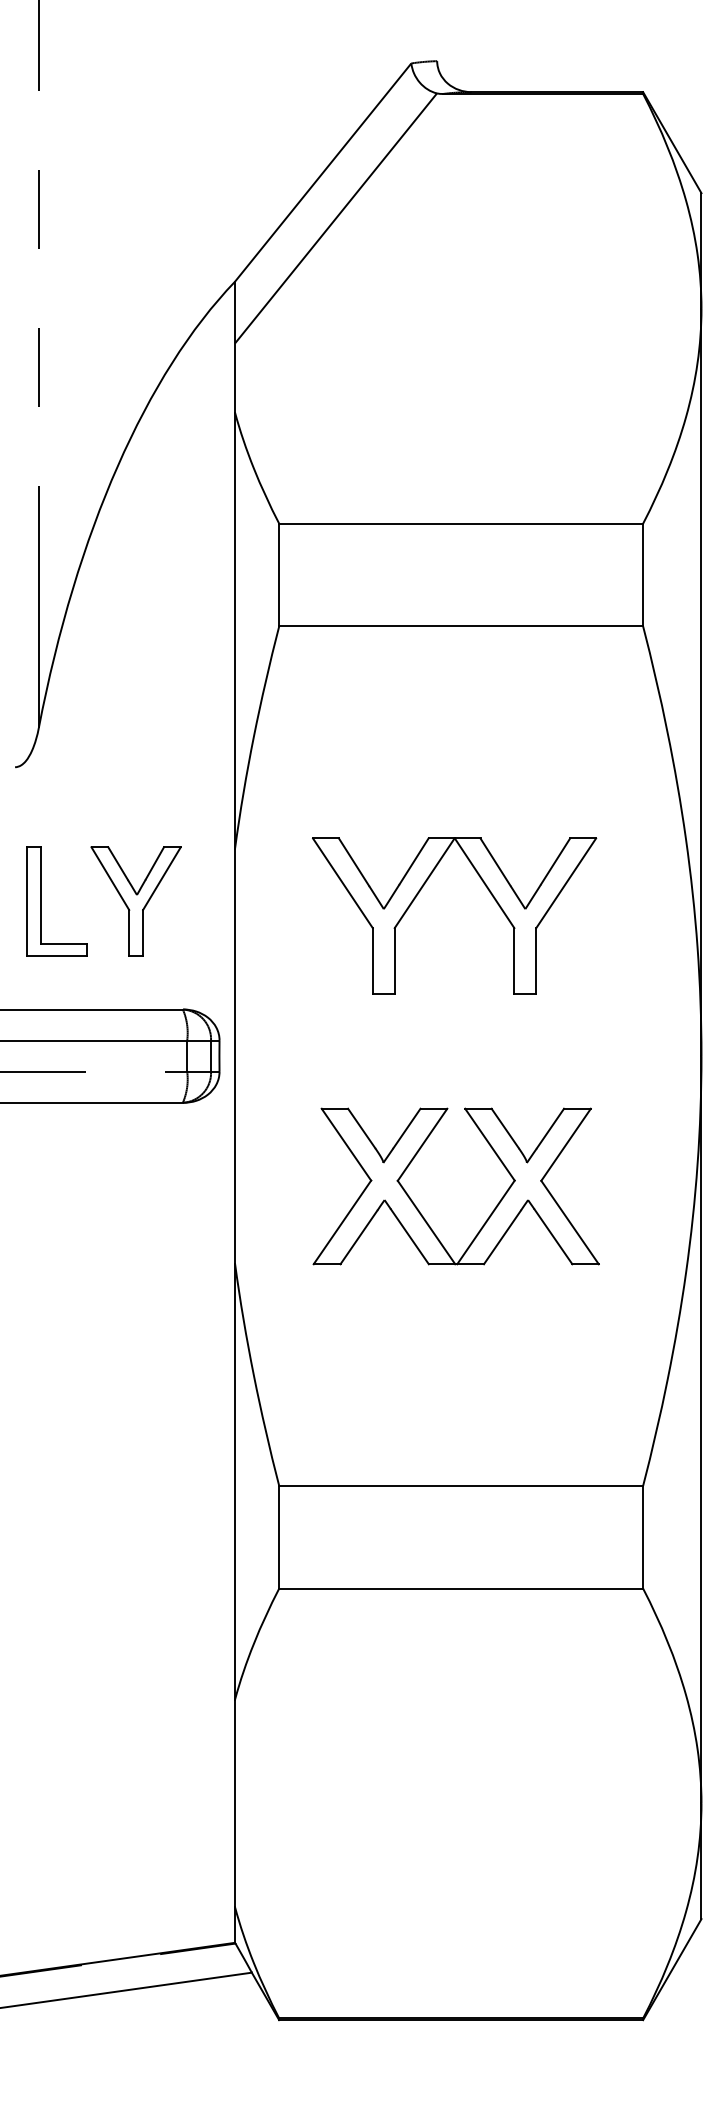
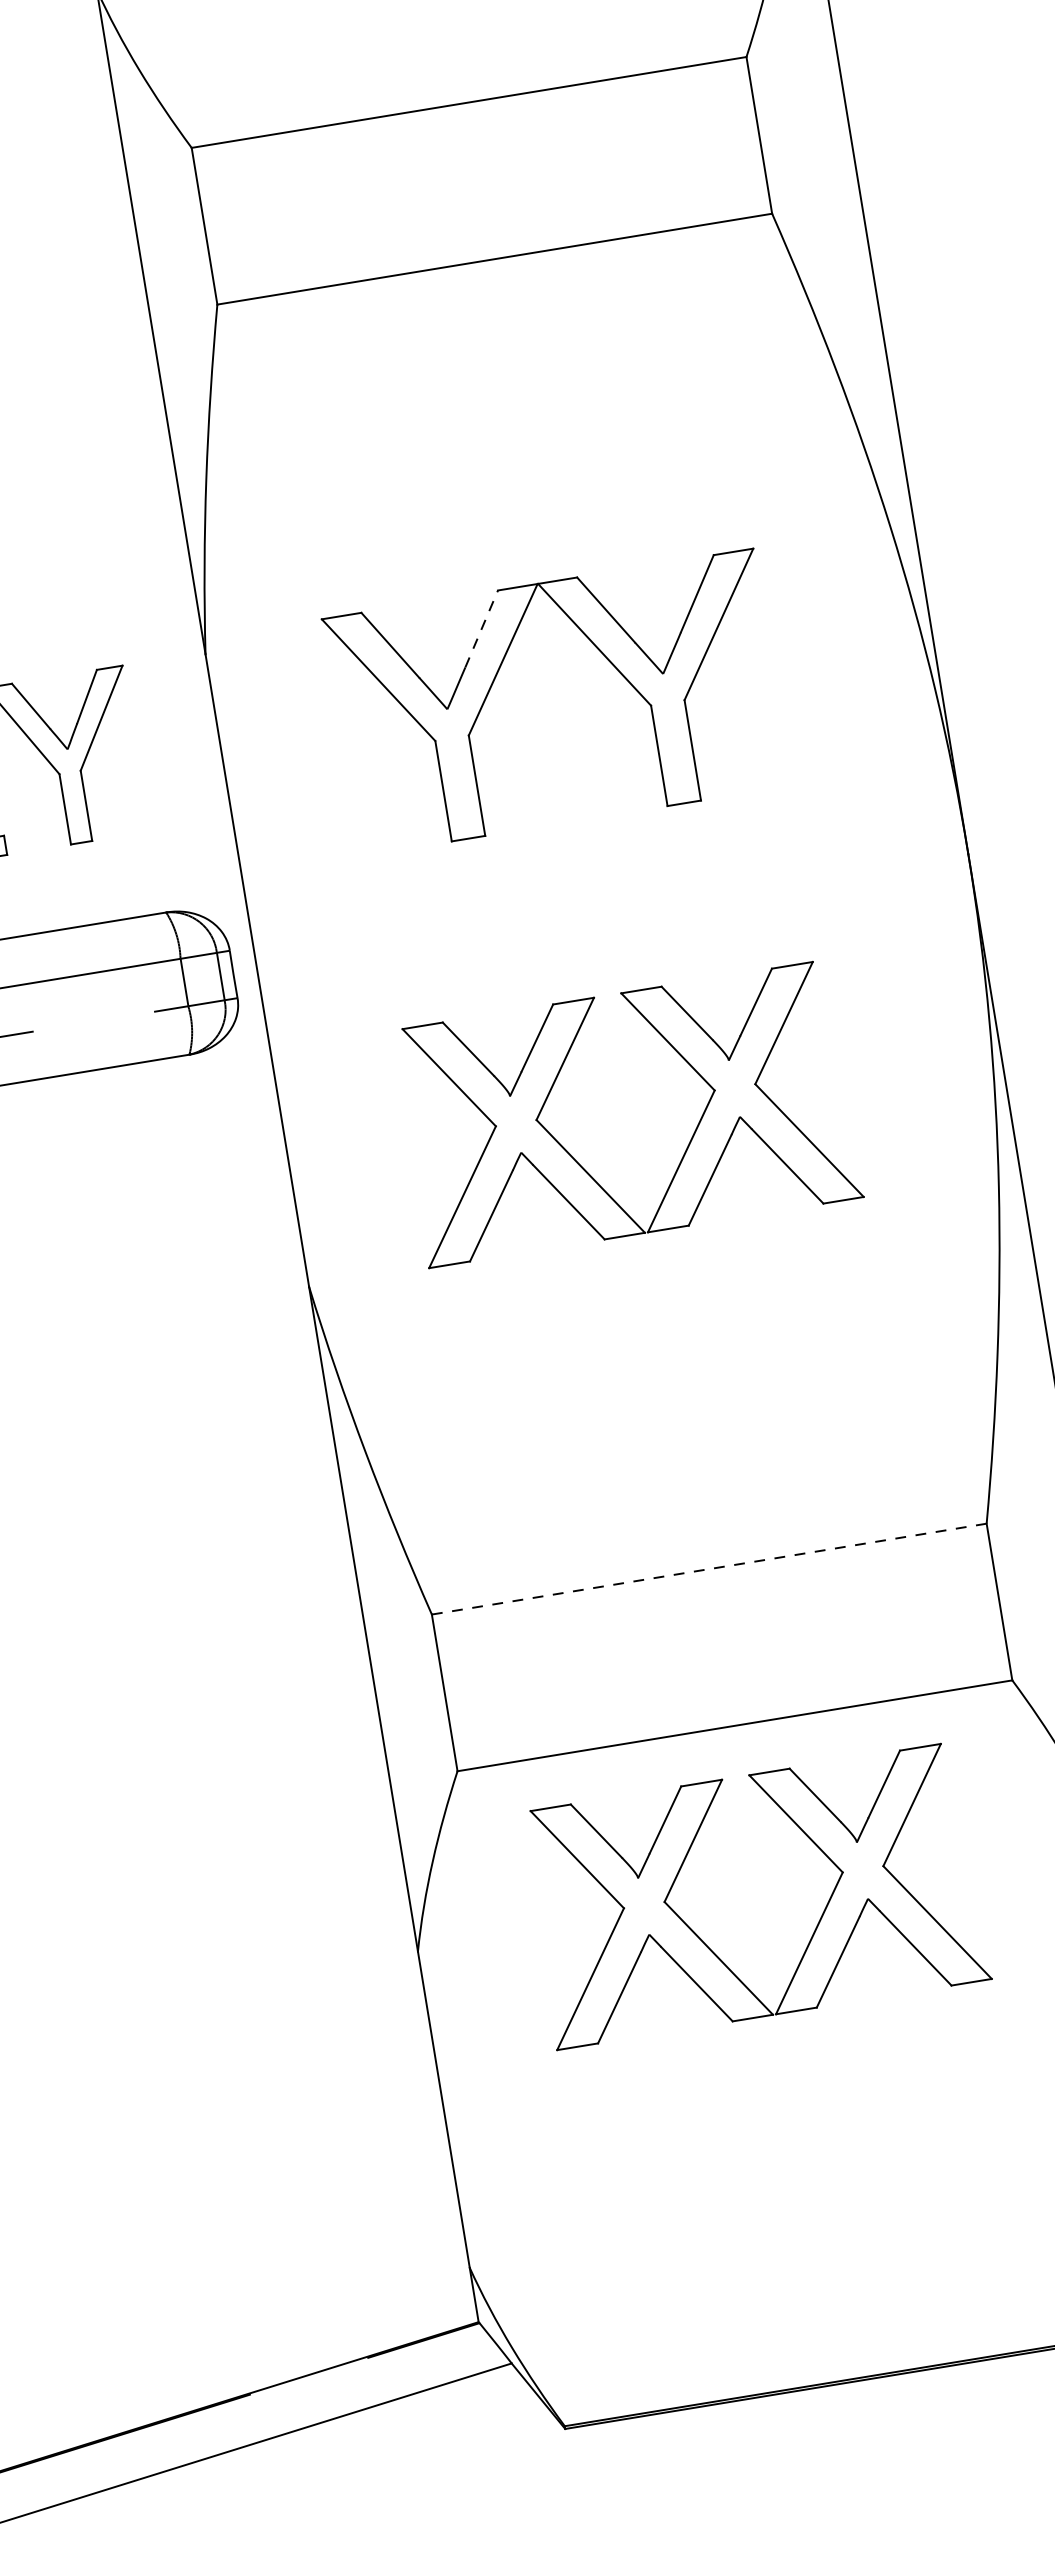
line: (414, 860) -> (482, 627), solid -> dashed
line: (461, 1485) -> (709, 1568), solid -> dashed
part: (420, 1724) -> (706, 1943), added

